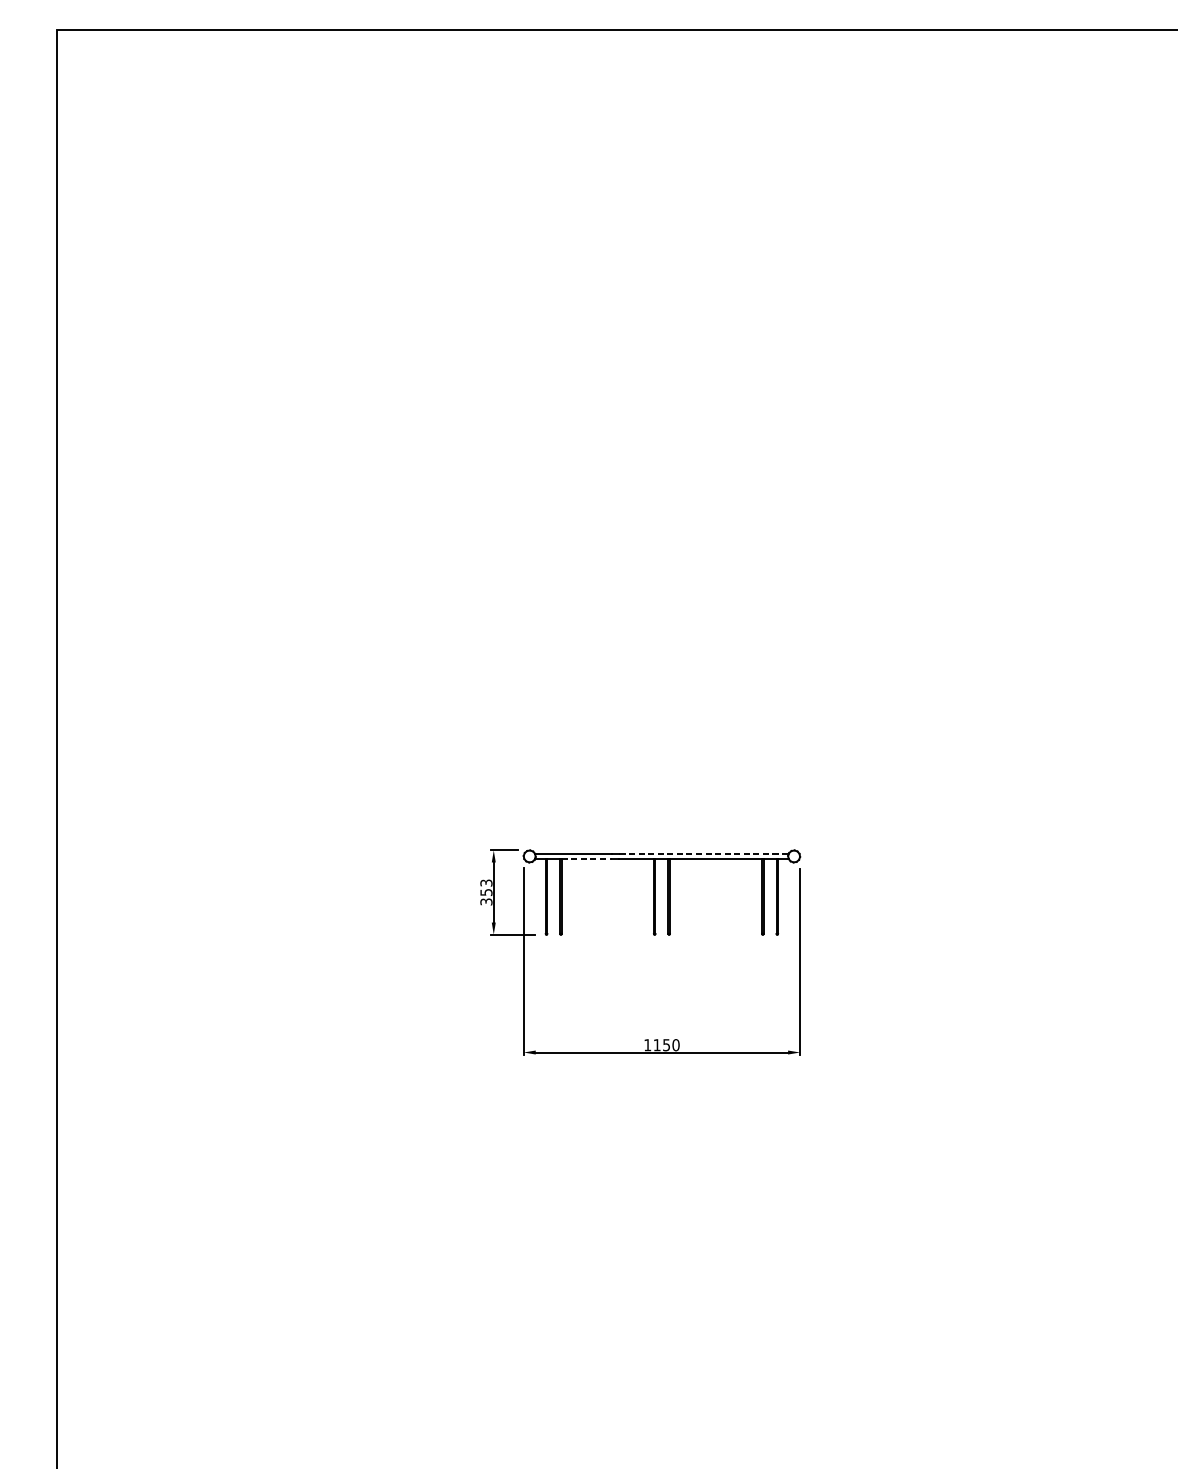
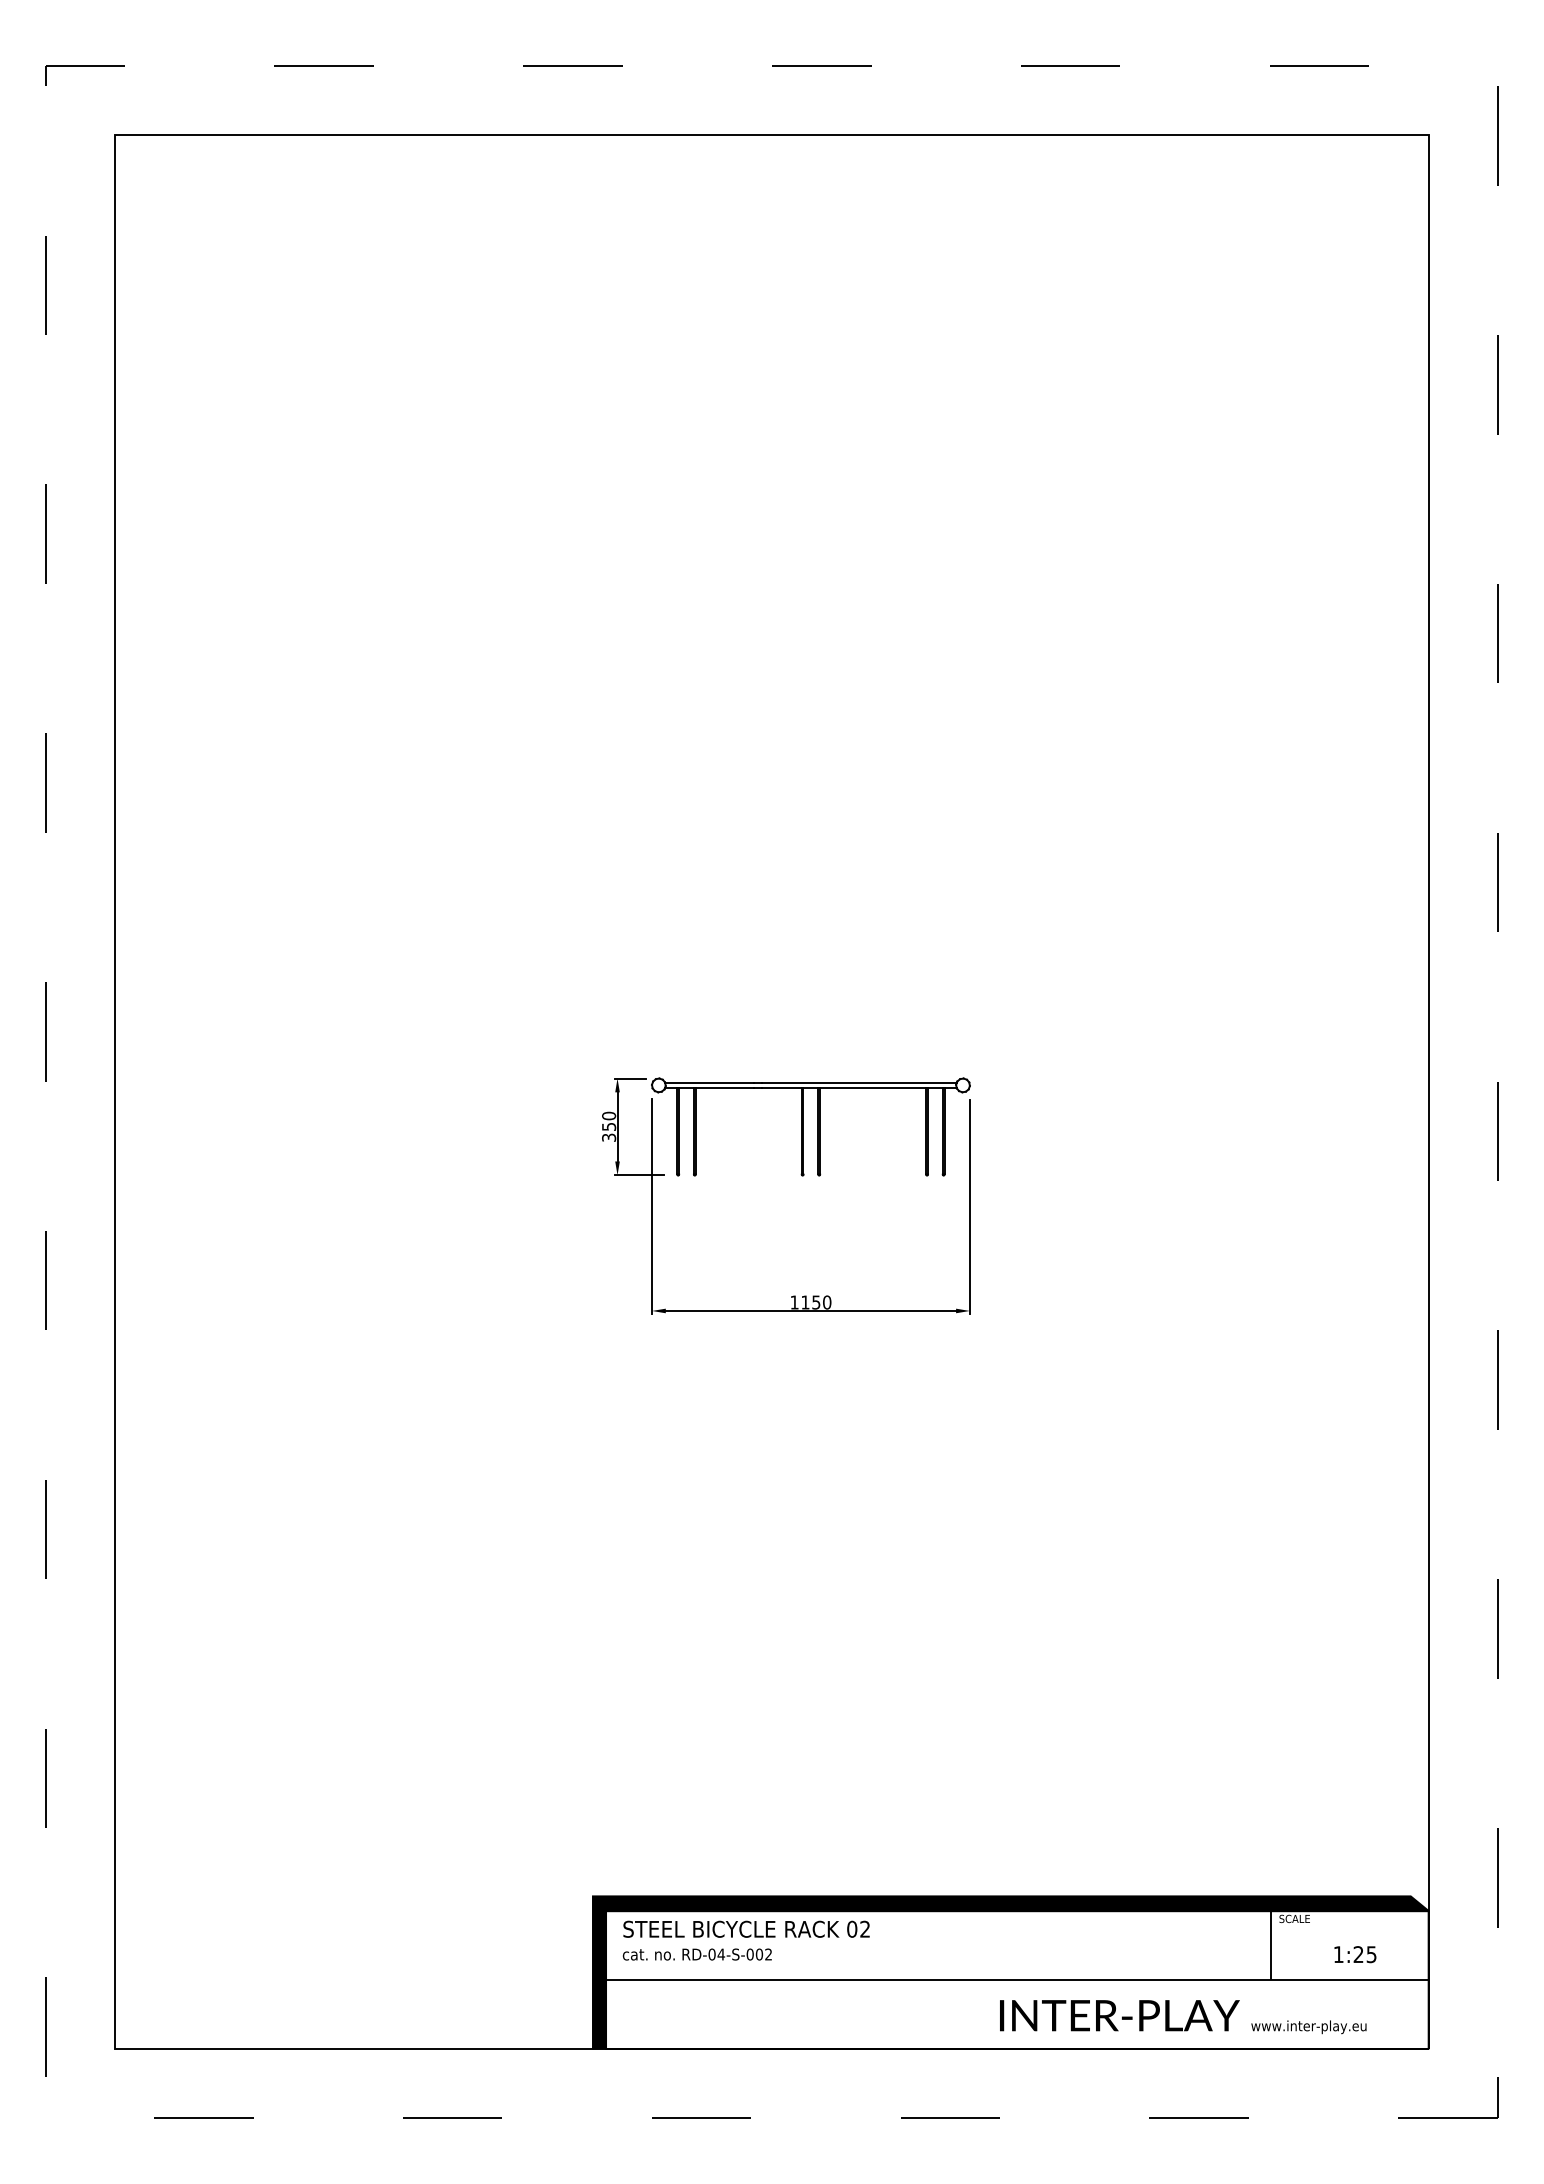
line: (704, 853) -> (860, 1082), dashed -> solid
line: (587, 859) -> (725, 1088), dashed -> solid
text: (486, 882) -> (609, 1115), 353 -> 350

